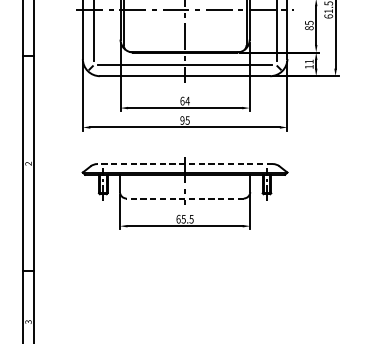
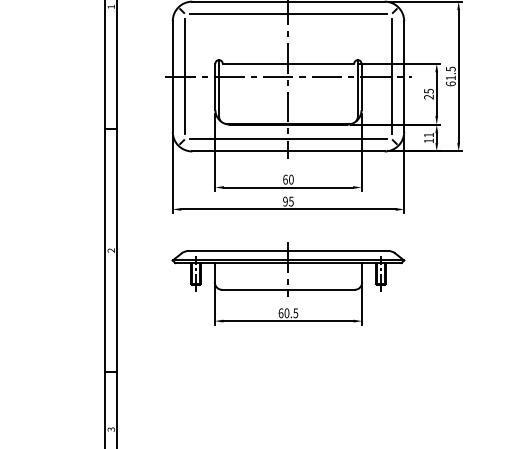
text: (308, 27) -> (428, 96), 85 -> 25
text: (186, 100) -> (290, 179), 64 -> 60
line: (184, 163) -> (287, 250), dashed -> solid
line: (184, 198) -> (287, 289), dashed -> solid
text: (183, 218) -> (286, 312), 65.5 -> 60.5

